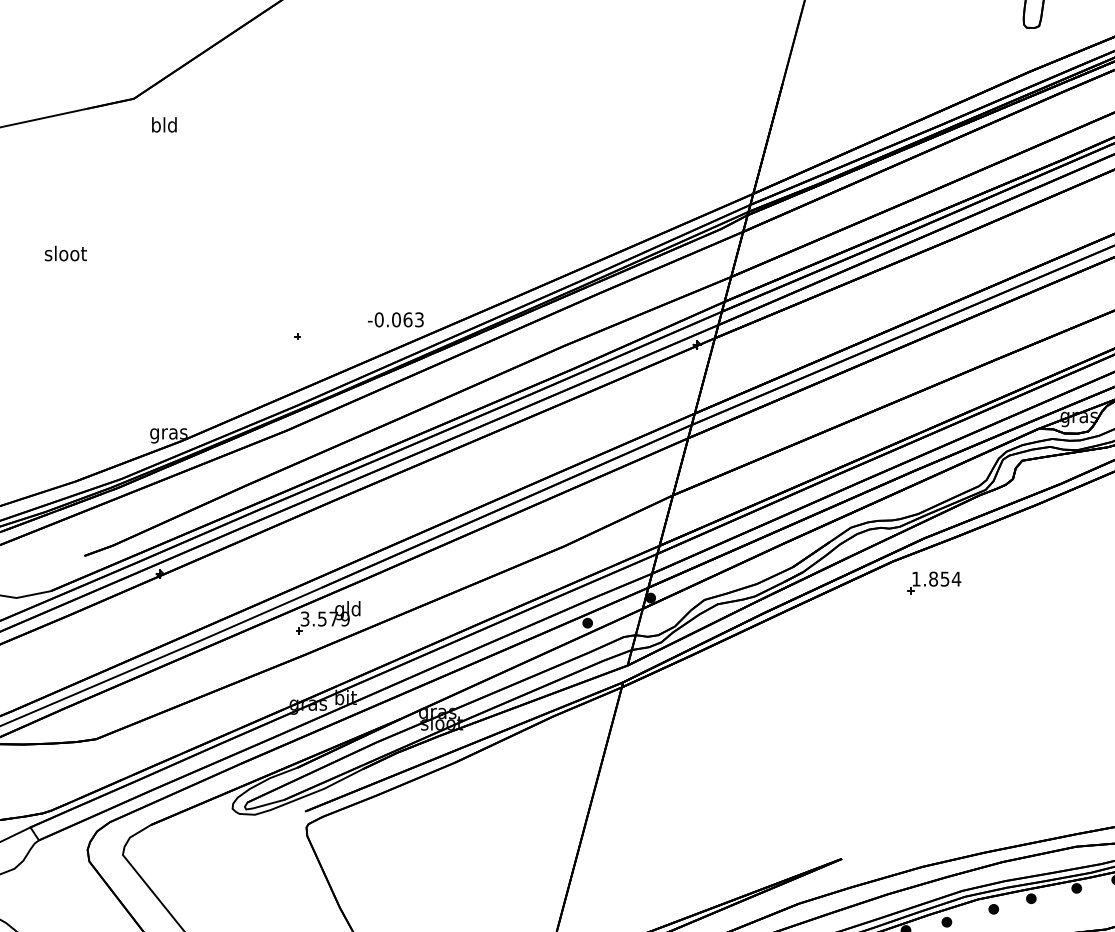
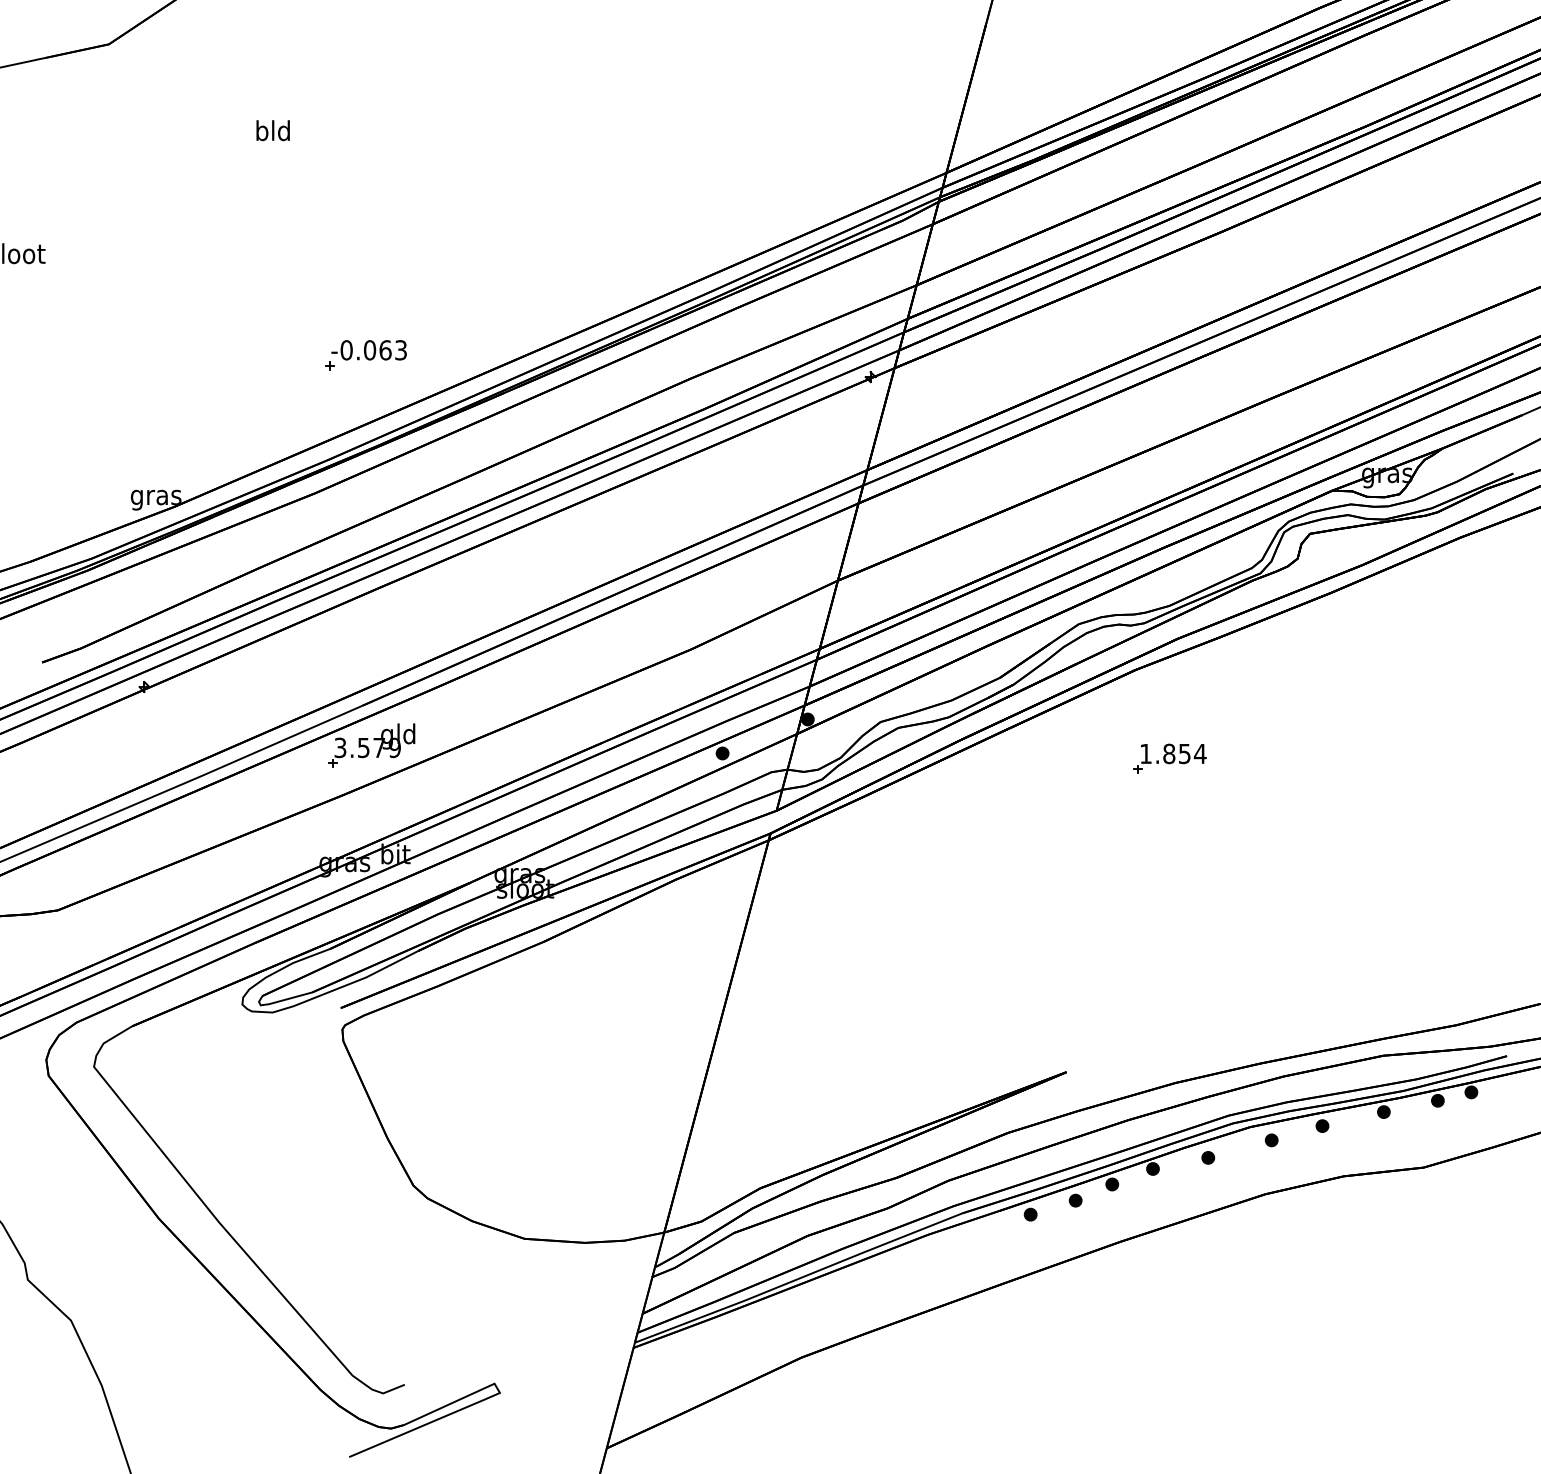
text: (163, 124) -> (272, 130), moved
text: (395, 320) -> (368, 350), moved
part: (933, 582) -> (1169, 758), moved

